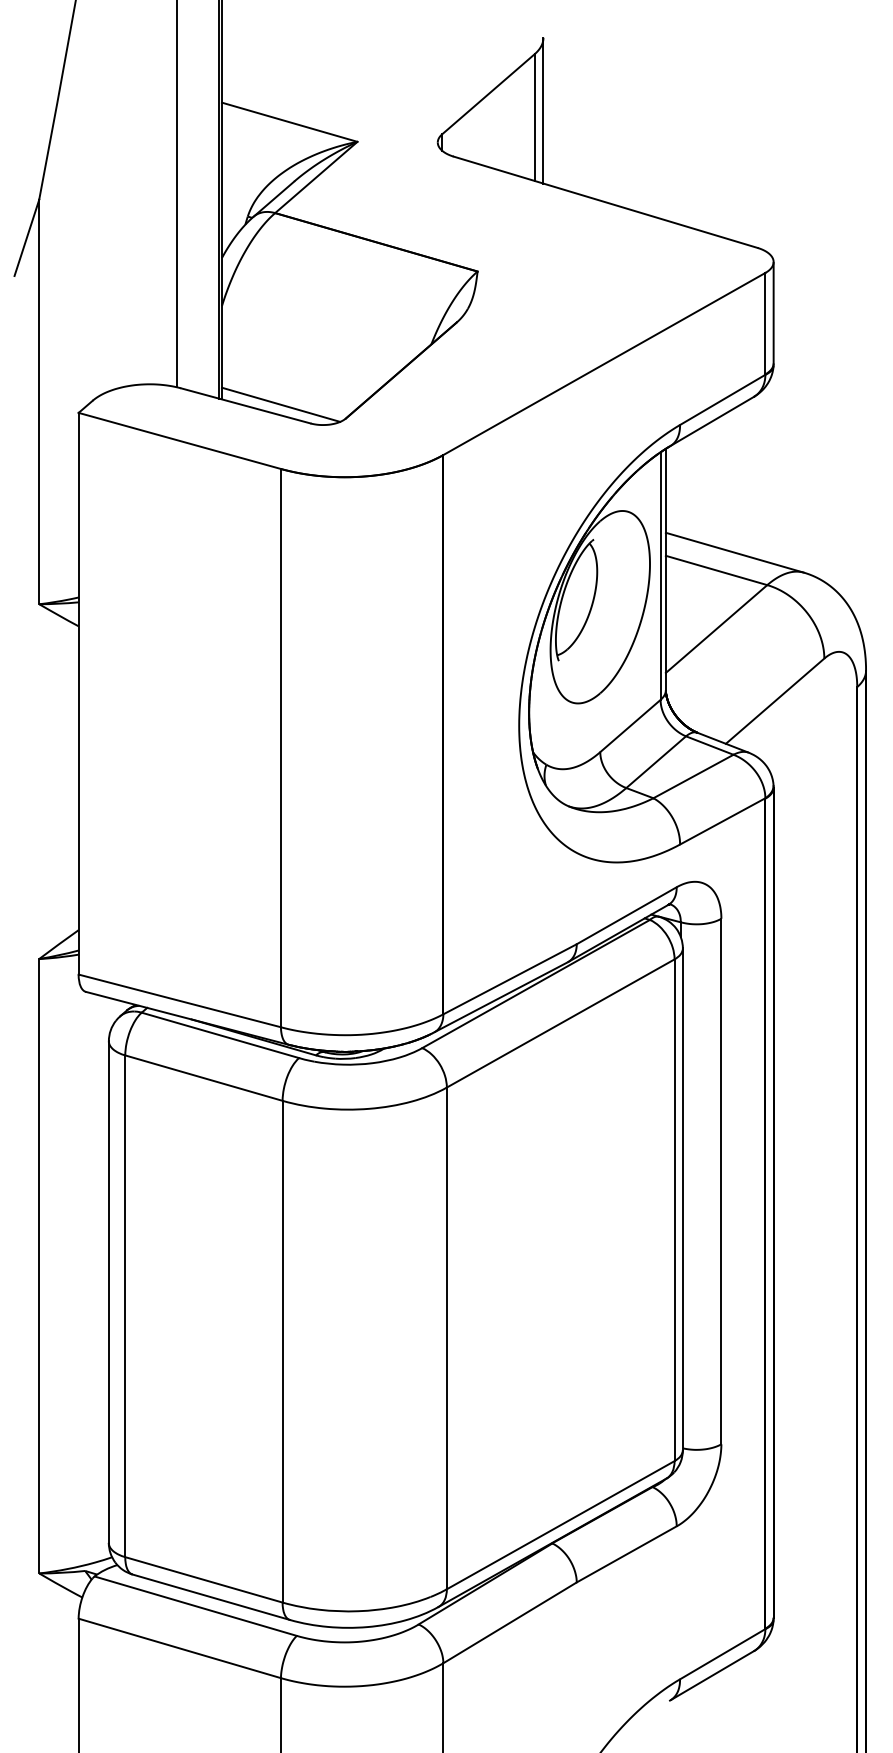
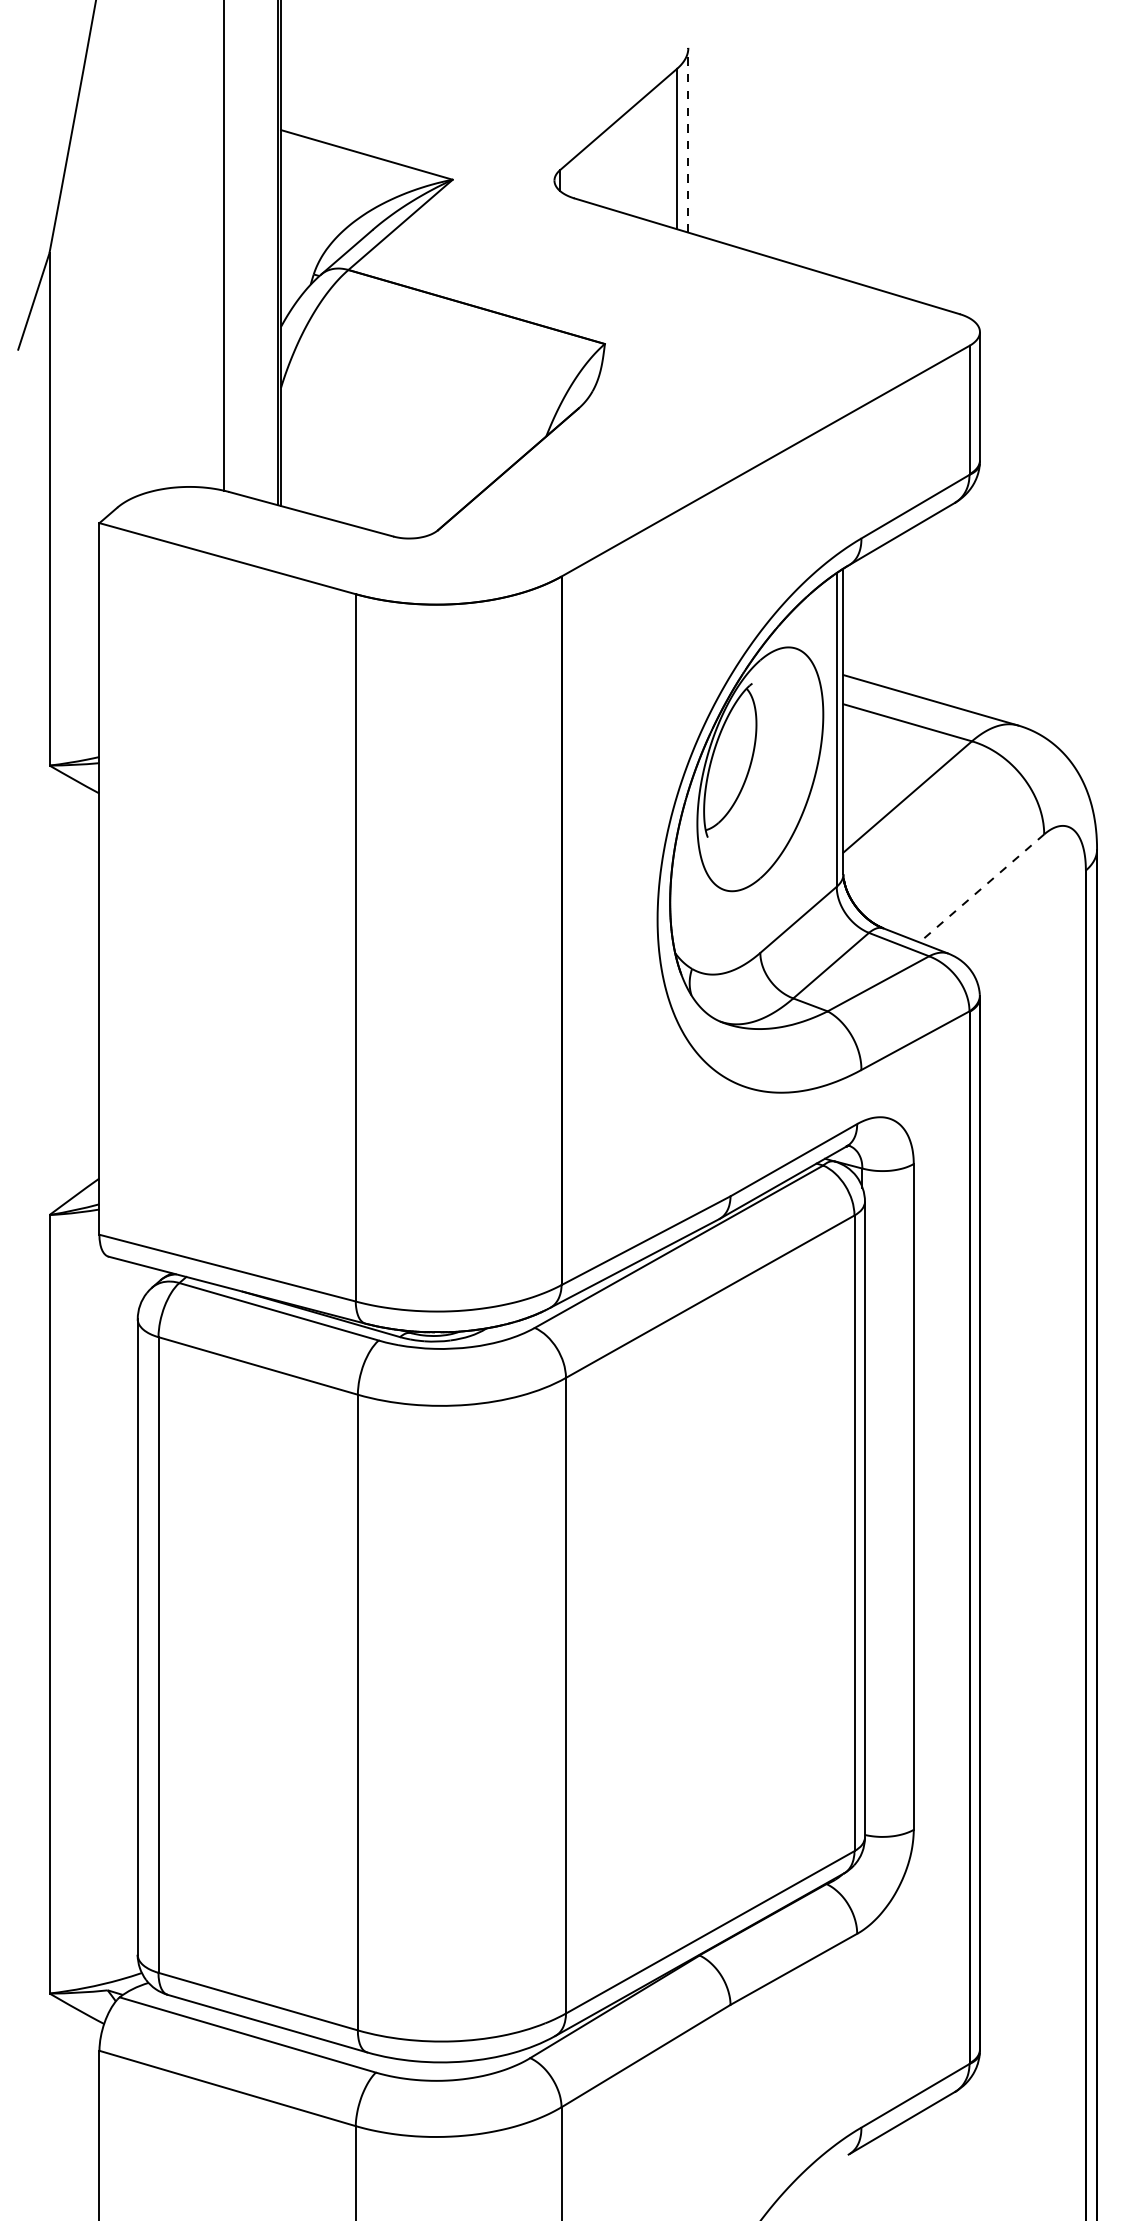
line: (543, 110) -> (688, 139), solid -> dashed
line: (280, 404) -> (355, 512), removed
line: (774, 701) -> (981, 888), solid -> dashed

